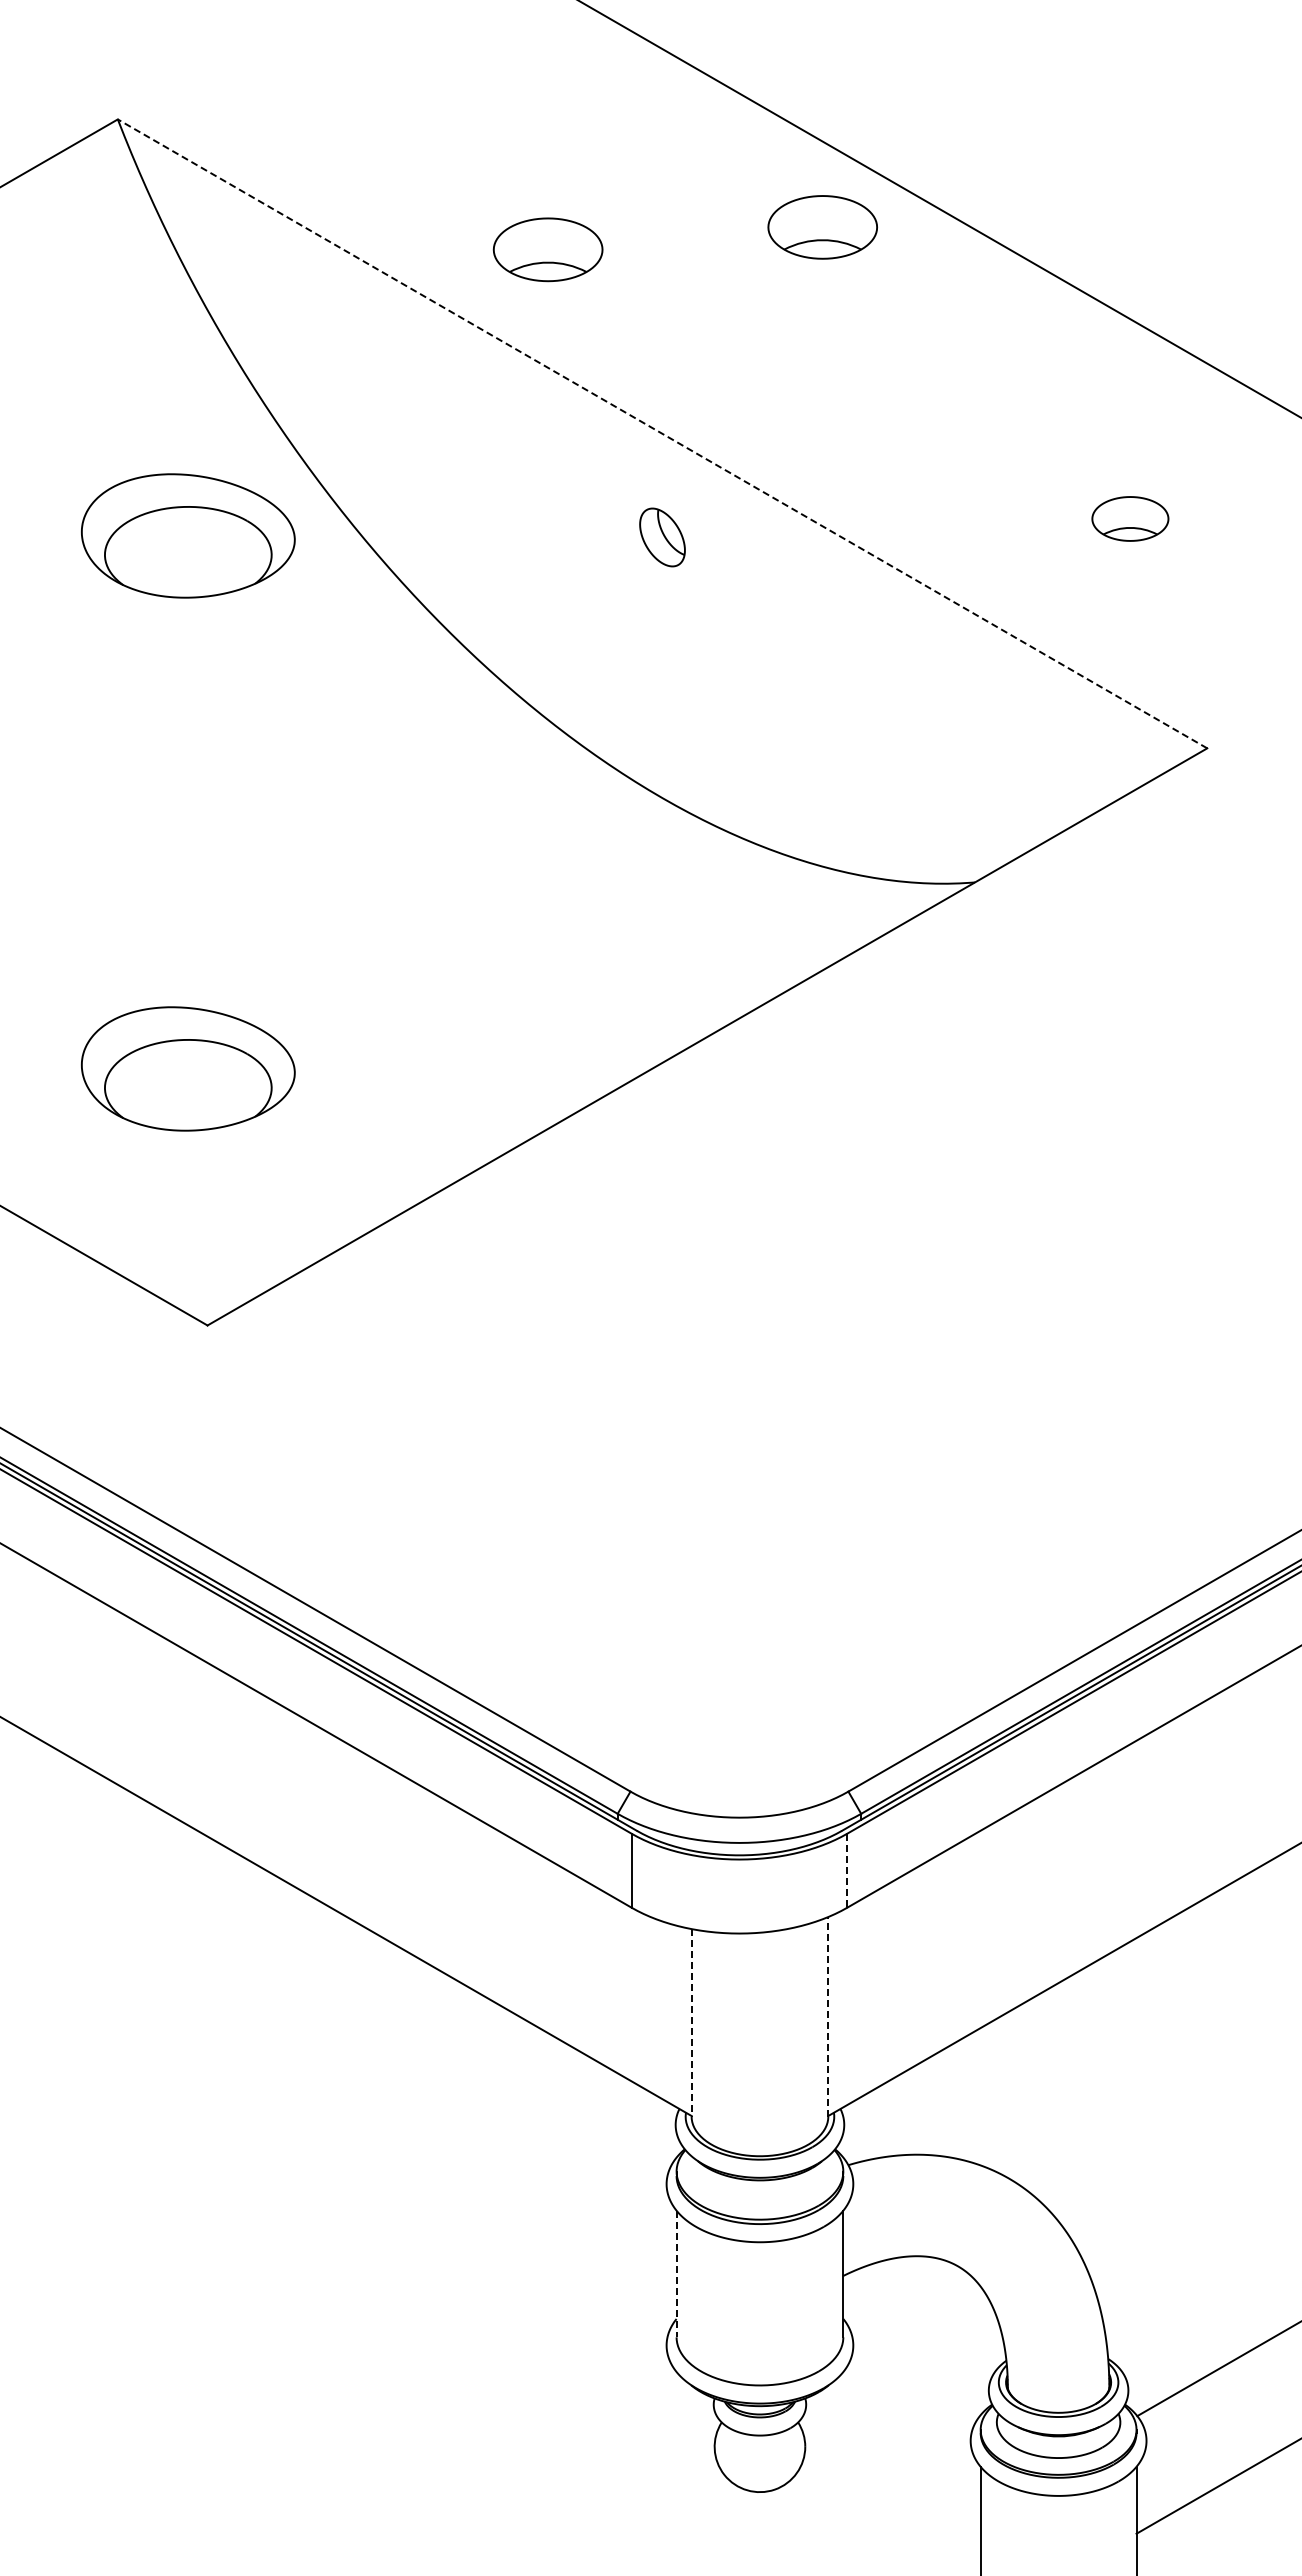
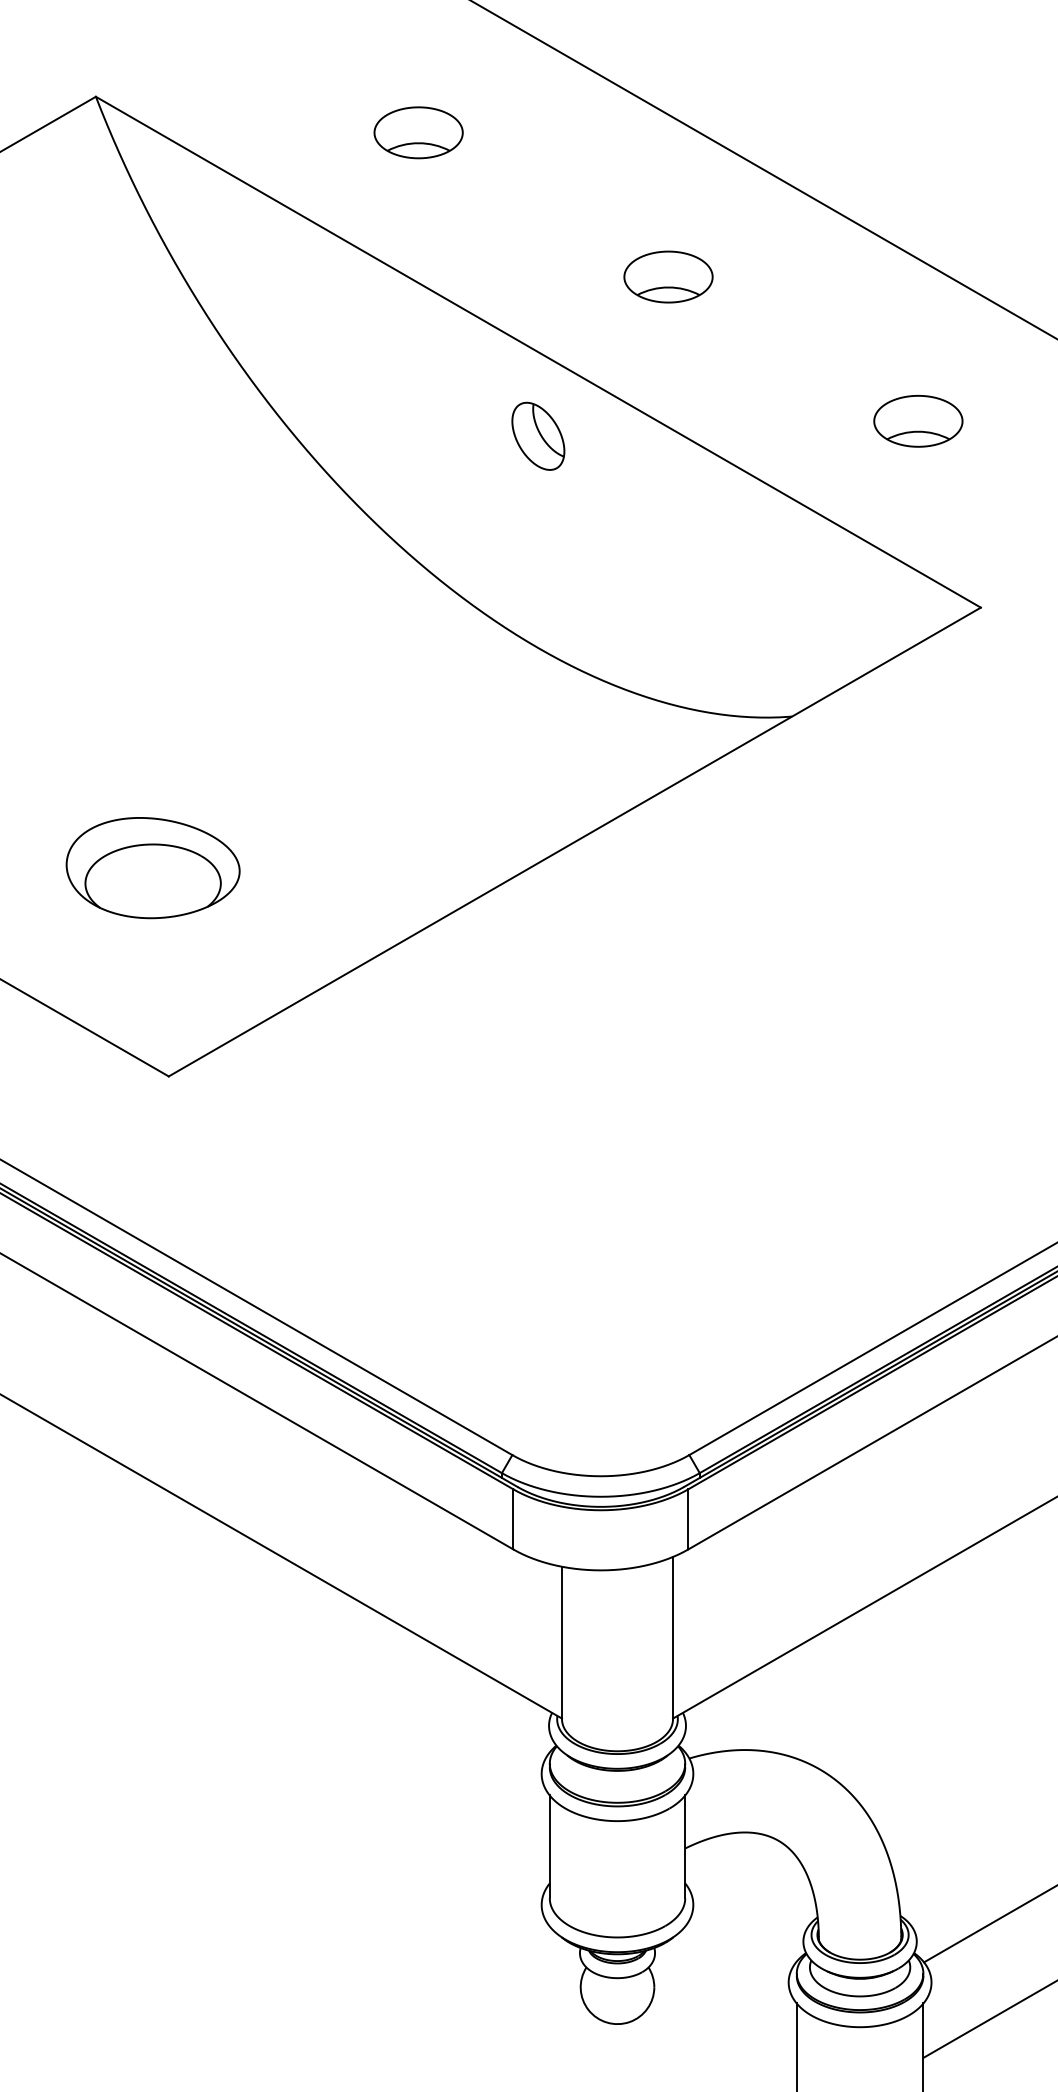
part: (822, 227) -> (668, 277), moved
part: (547, 249) -> (418, 132), moved
line: (662, 433) -> (538, 351), dashed -> solid
part: (1130, 518) -> (918, 420), size x1.43
part: (188, 535) -> (153, 434), removed
part: (662, 537) -> (538, 436), size x1.43
line: (847, 1871) -> (688, 1519), dashed -> solid
line: (828, 2016) -> (673, 1637), dashed -> solid
line: (691, 2022) -> (561, 1642), dashed -> solid
line: (676, 2274) -> (549, 1847), dashed -> solid

